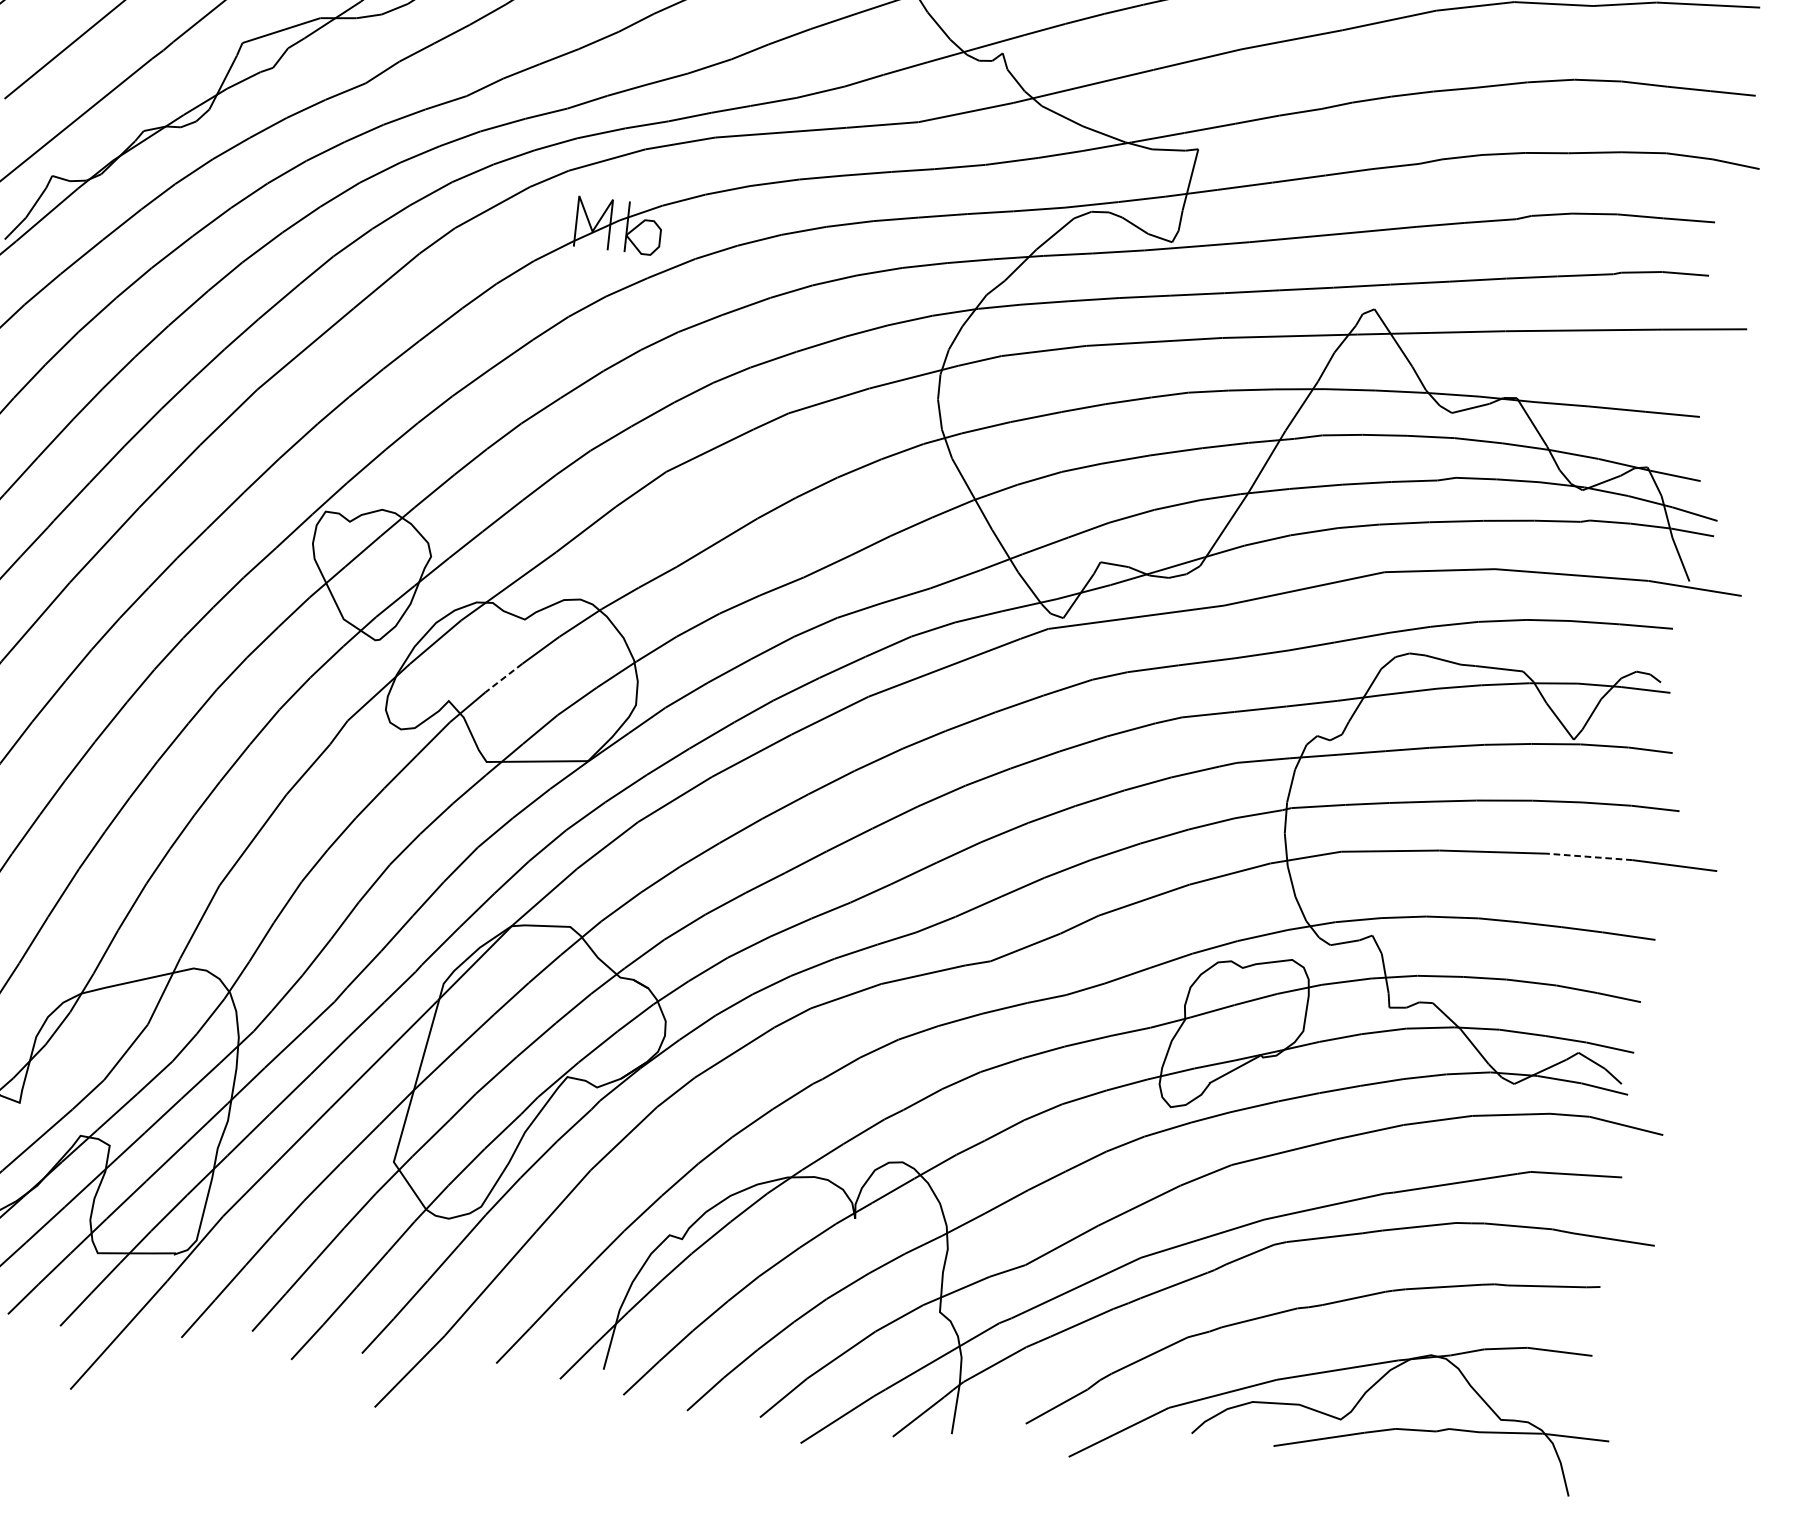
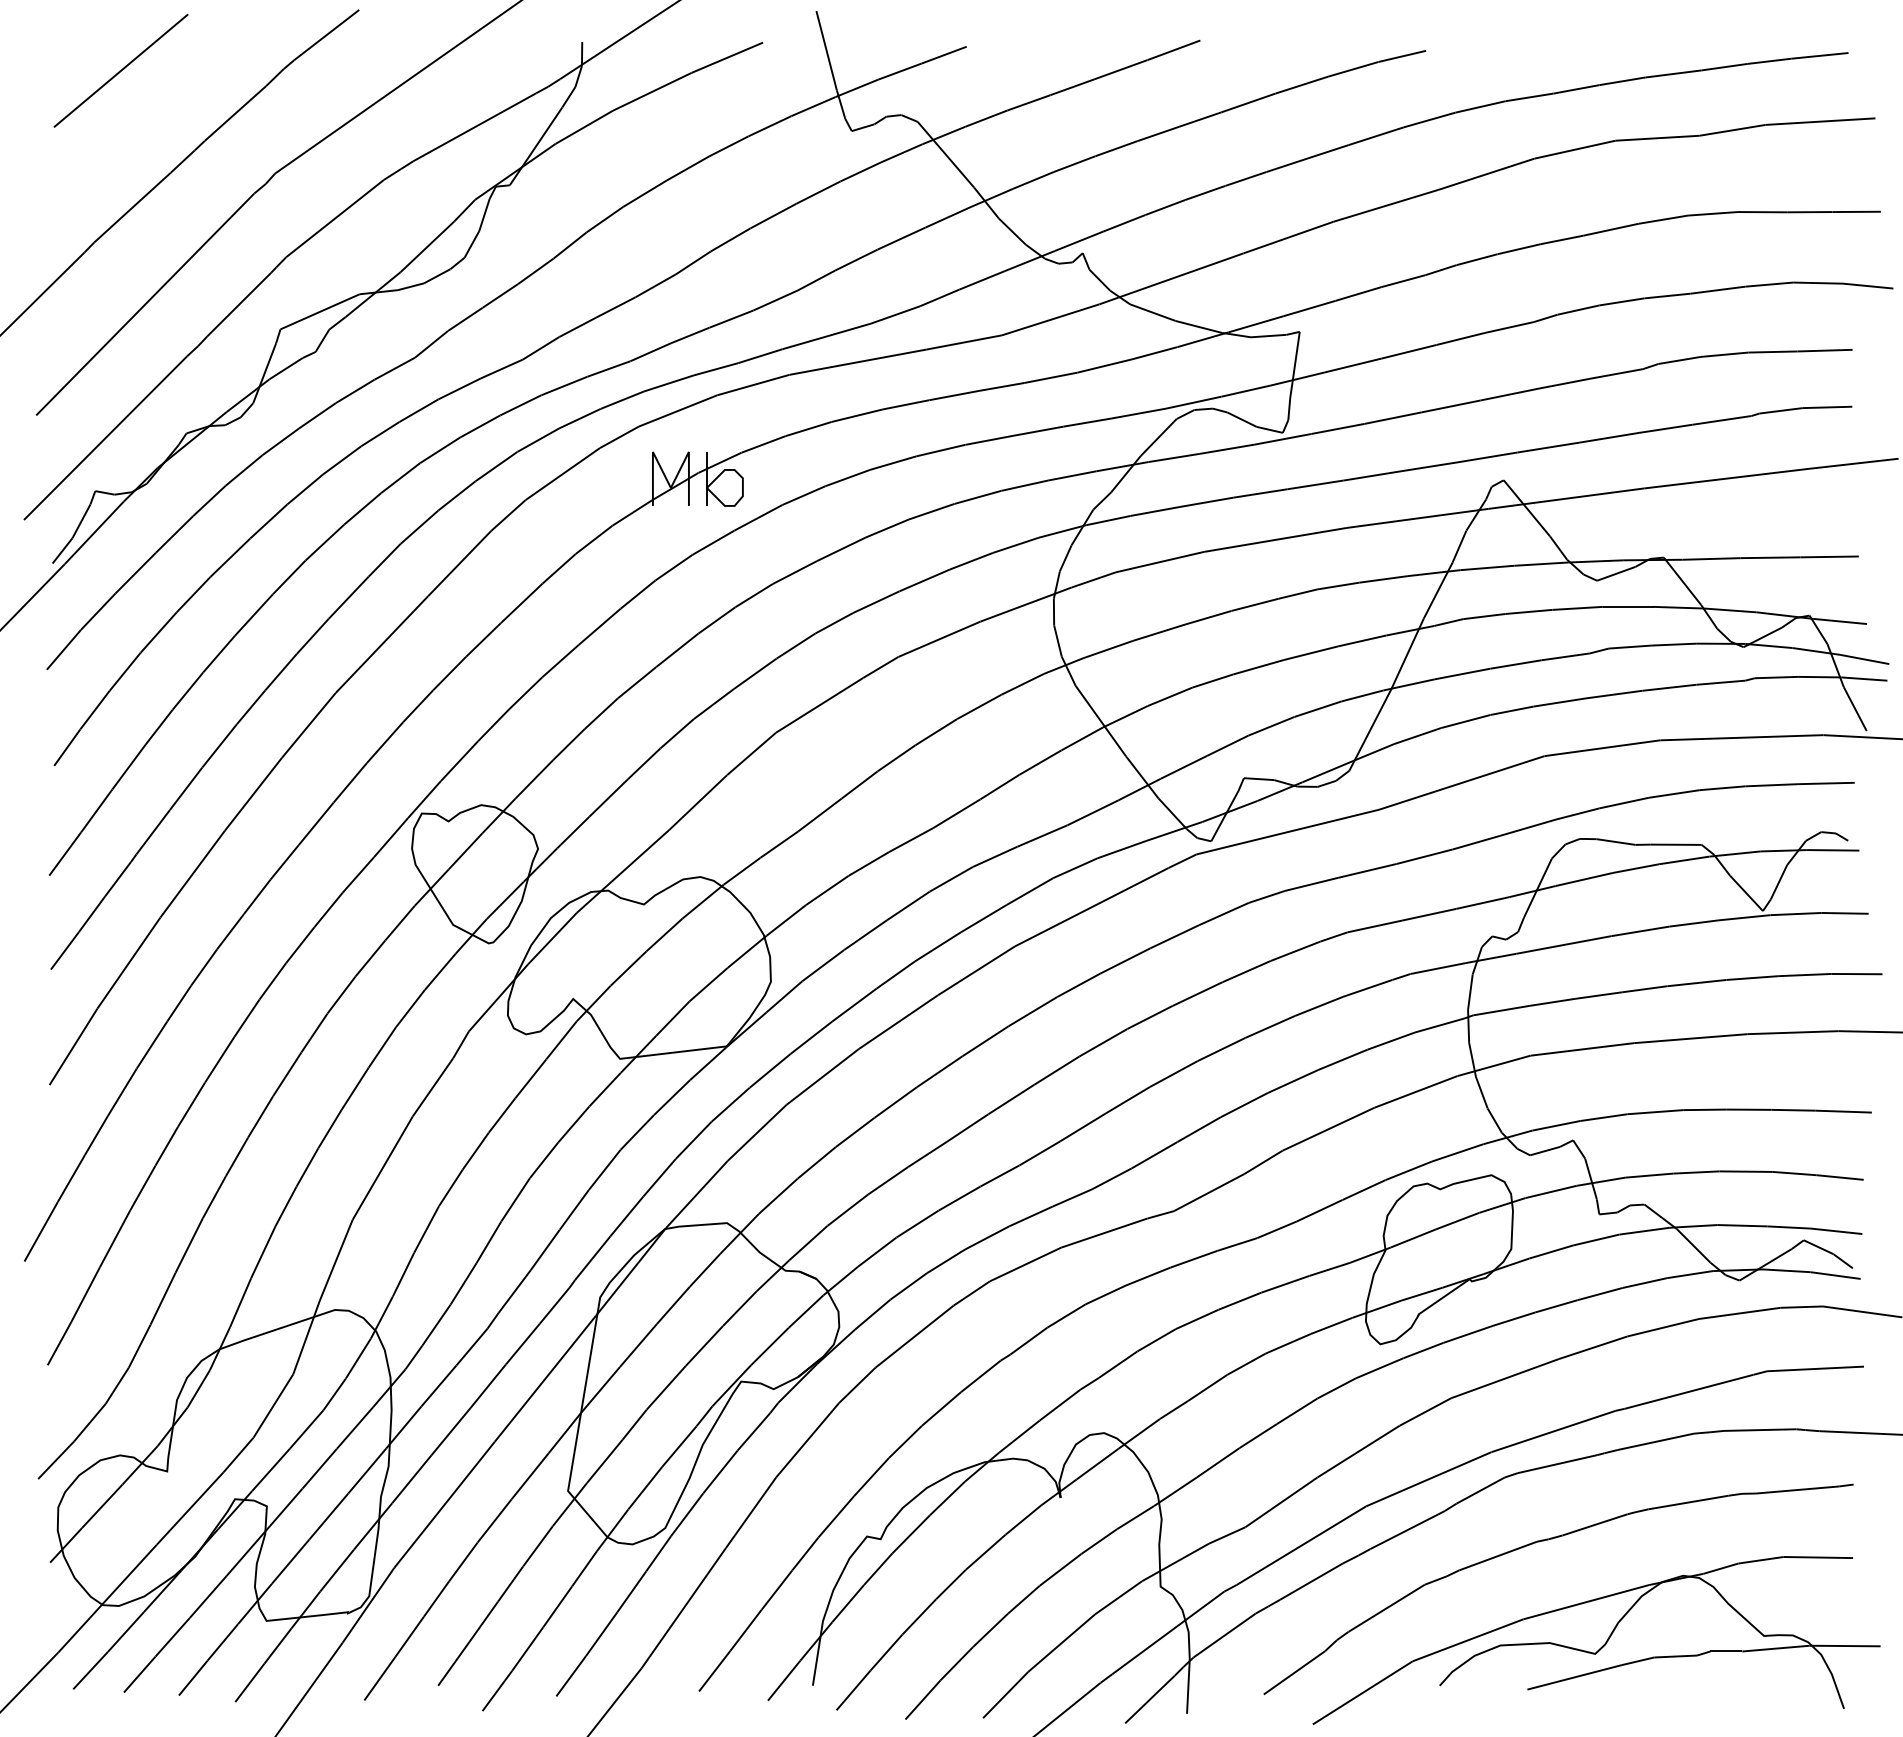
line: (503, 678) -> (628, 968), dashed -> solid
line: (1590, 856) -> (1793, 1032), dashed -> solid

